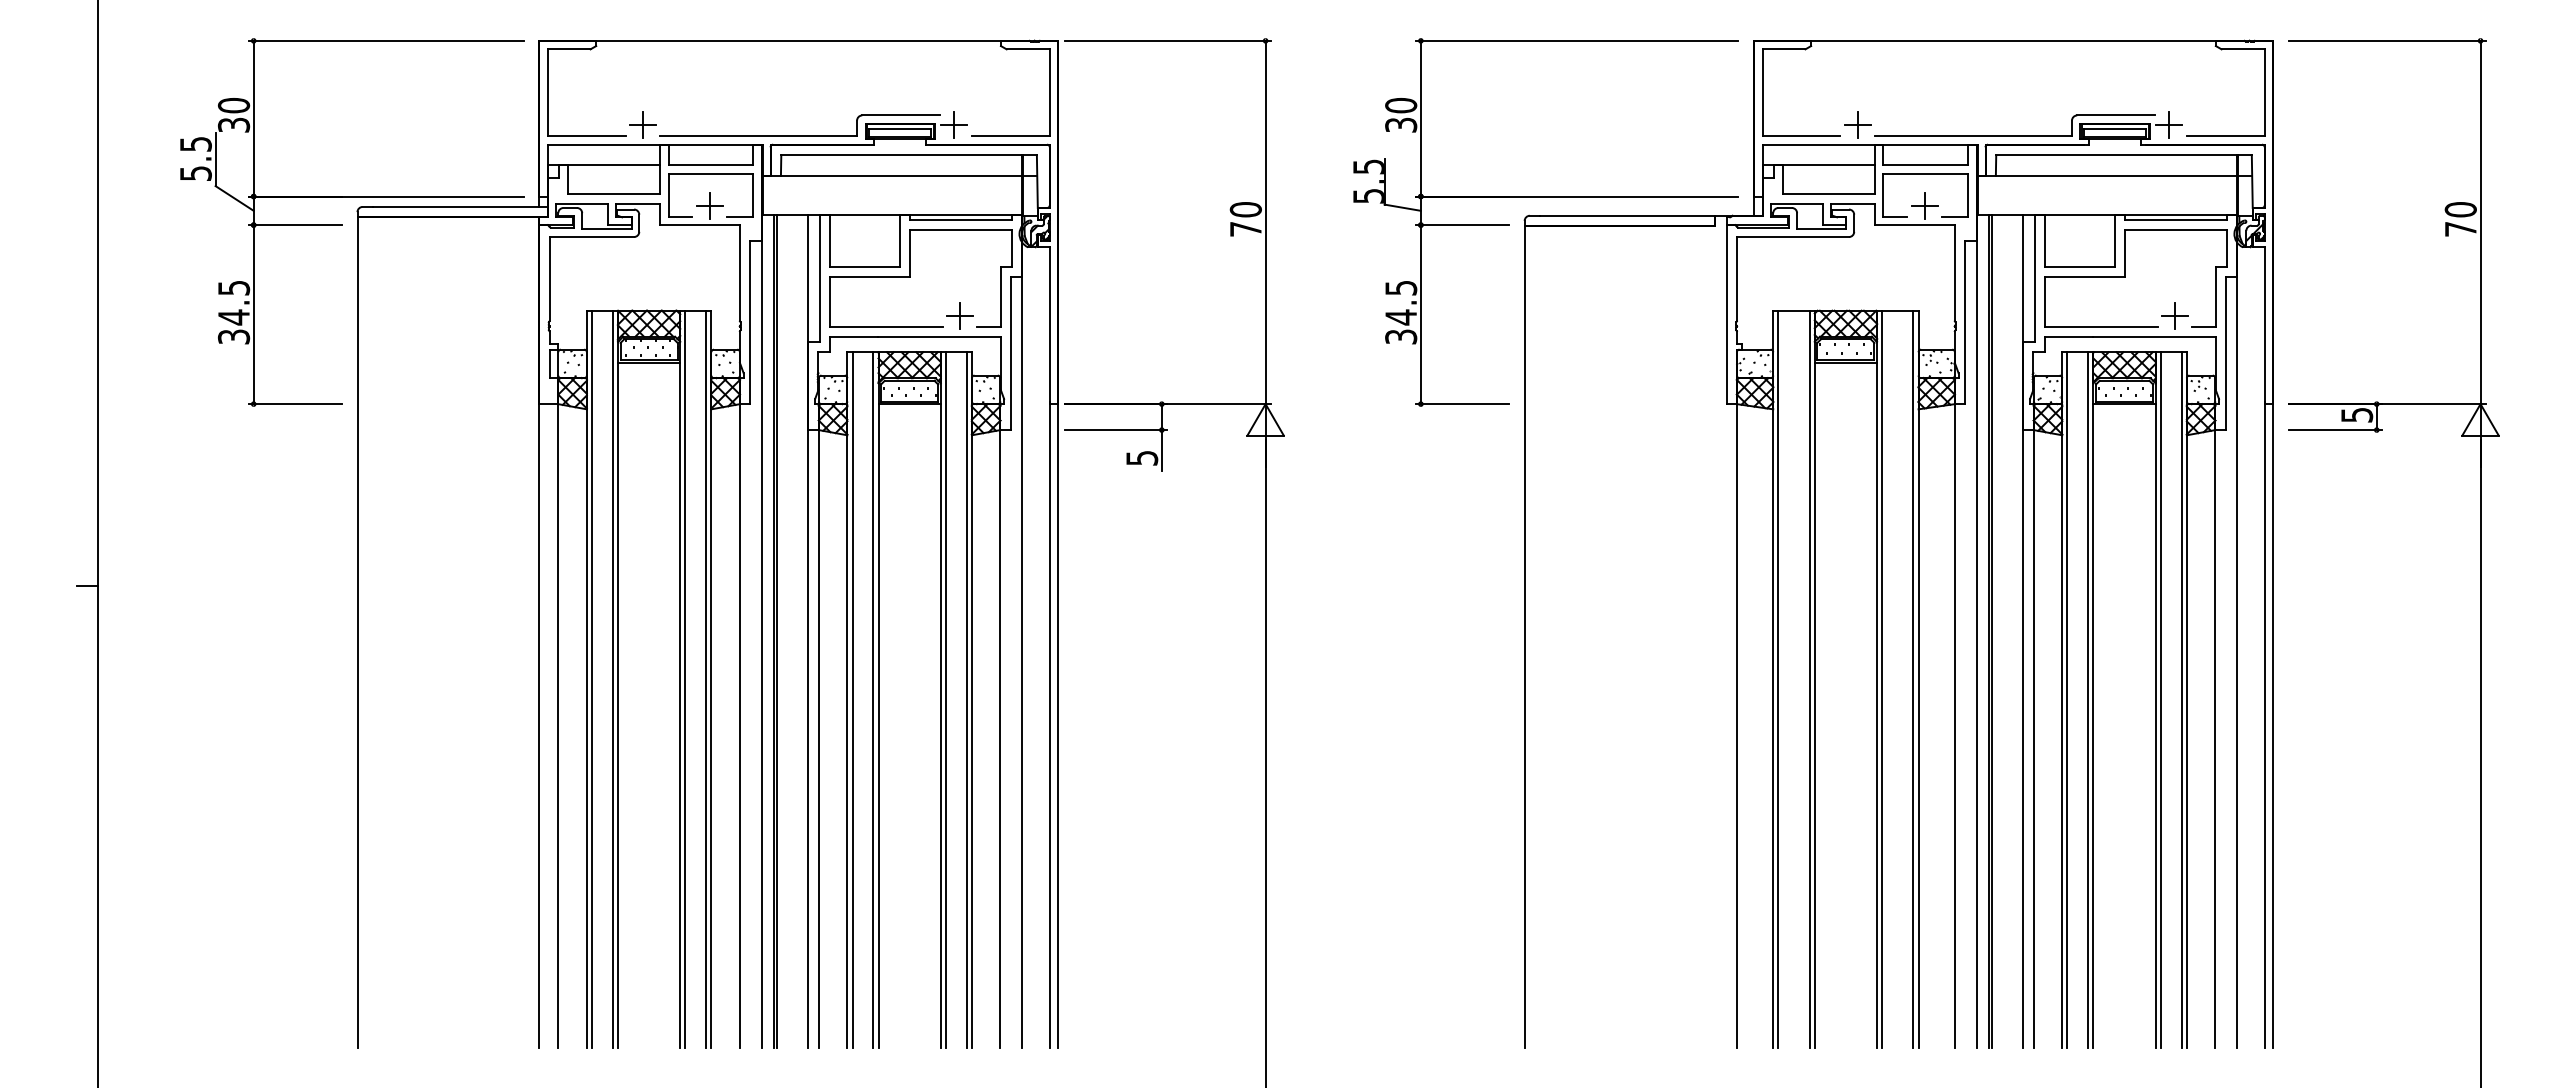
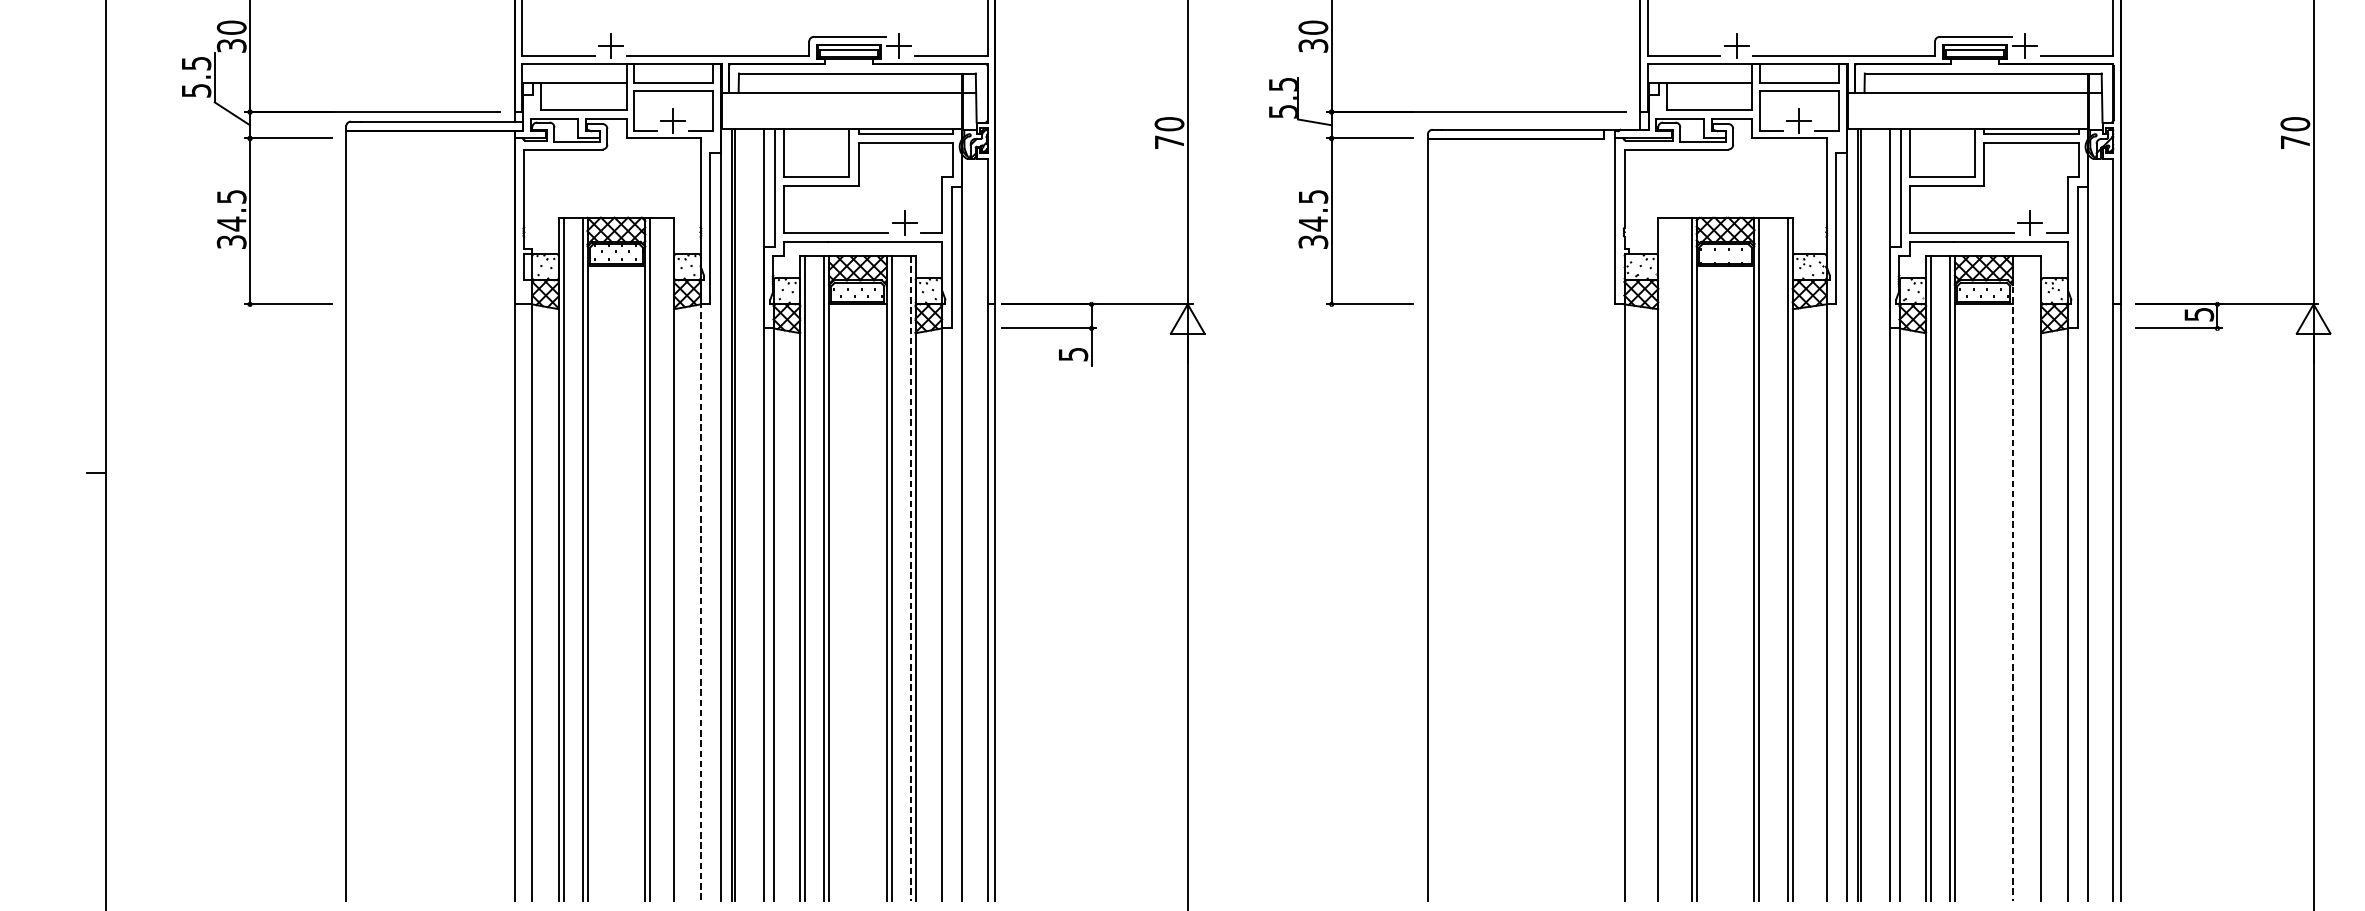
line: (706, 678) -> (669, 558), removed
line: (1778, 678) -> (1663, 558), removed
line: (966, 699) -> (910, 578), solid -> dashed
line: (2155, 699) -> (2012, 578), solid -> dashed
line: (2160, 699) -> (2017, 578), removed
line: (2181, 699) -> (2036, 578), removed
line: (739, 725) -> (700, 602), solid -> dashed

